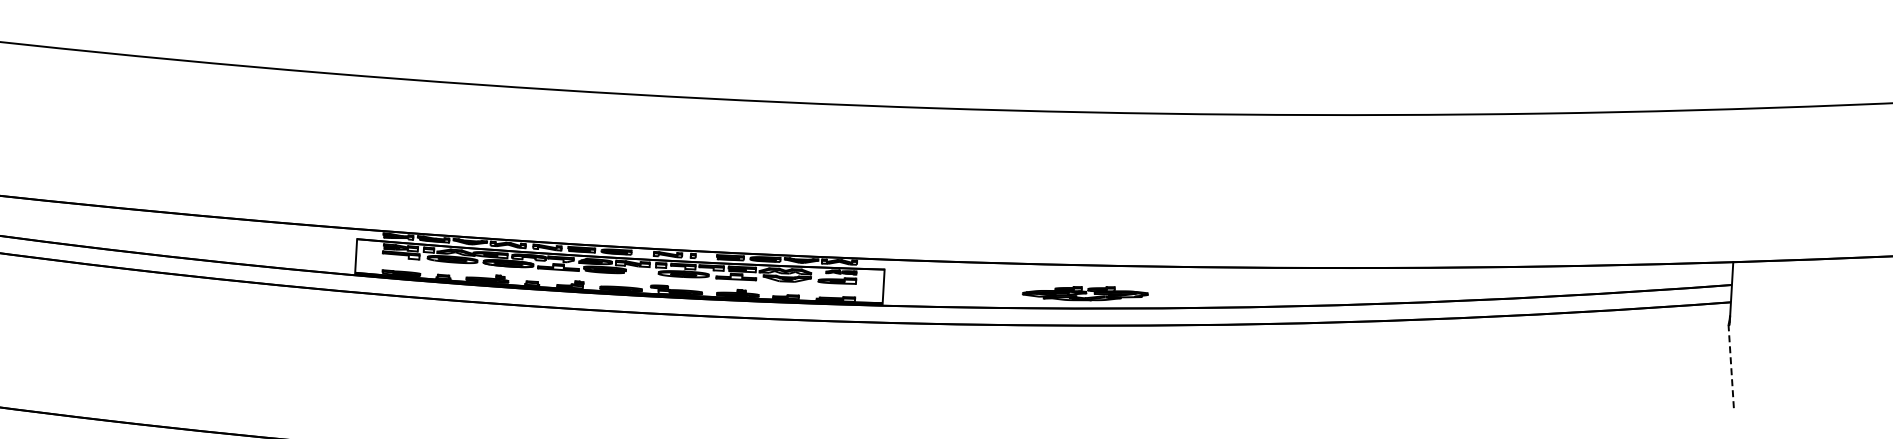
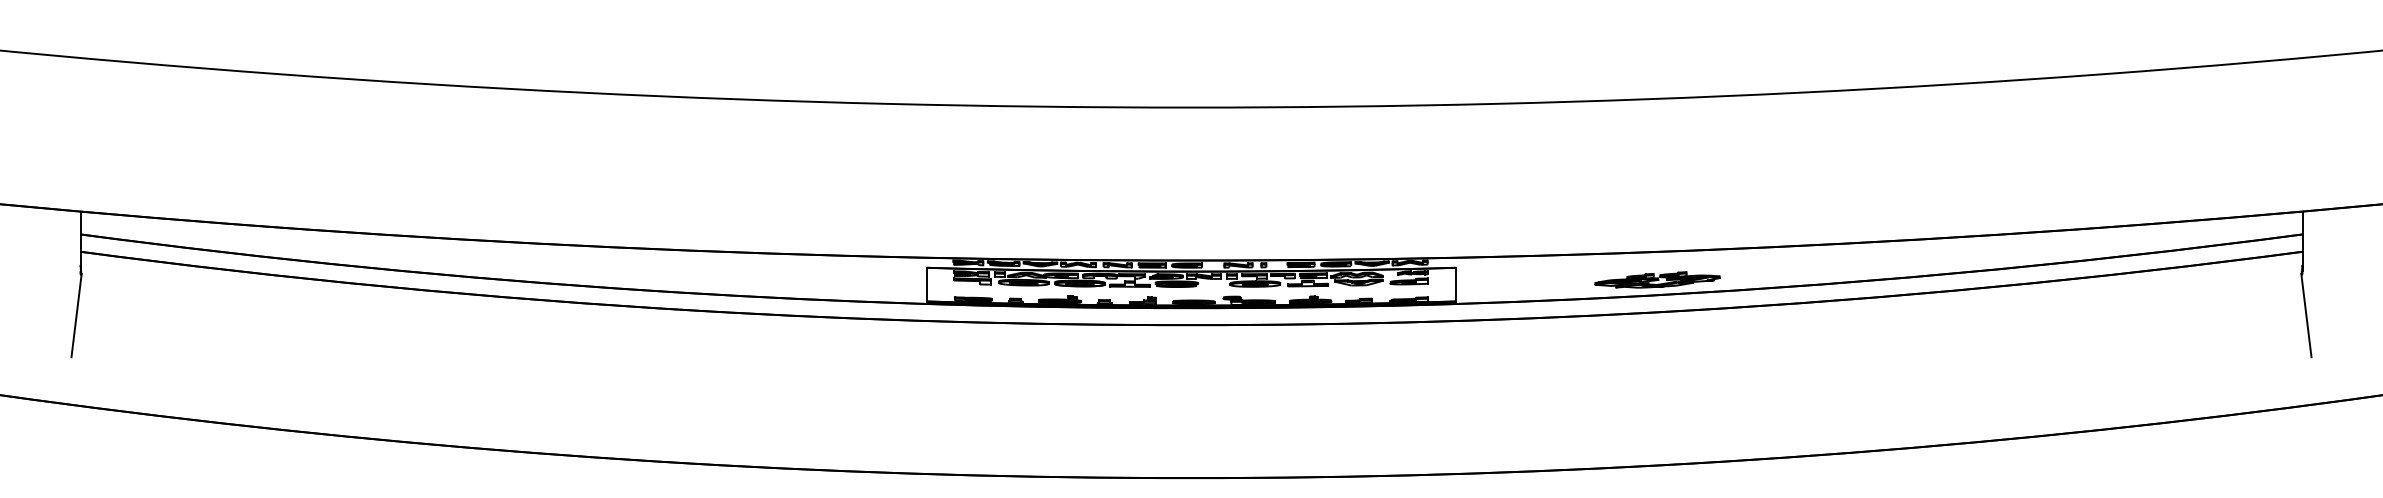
line: (1731, 366) -> (2306, 315), dashed -> solid

